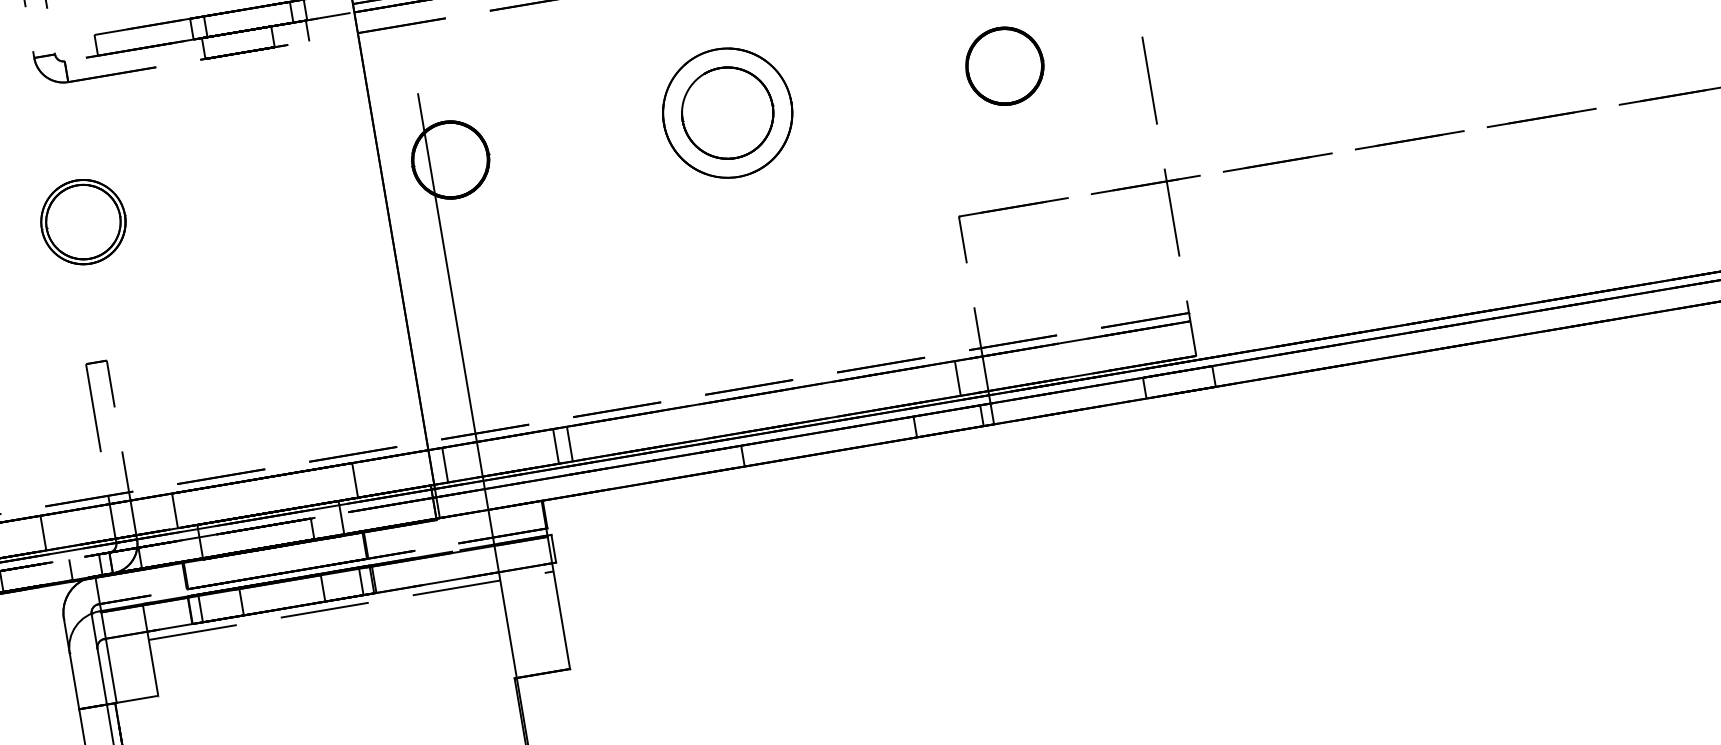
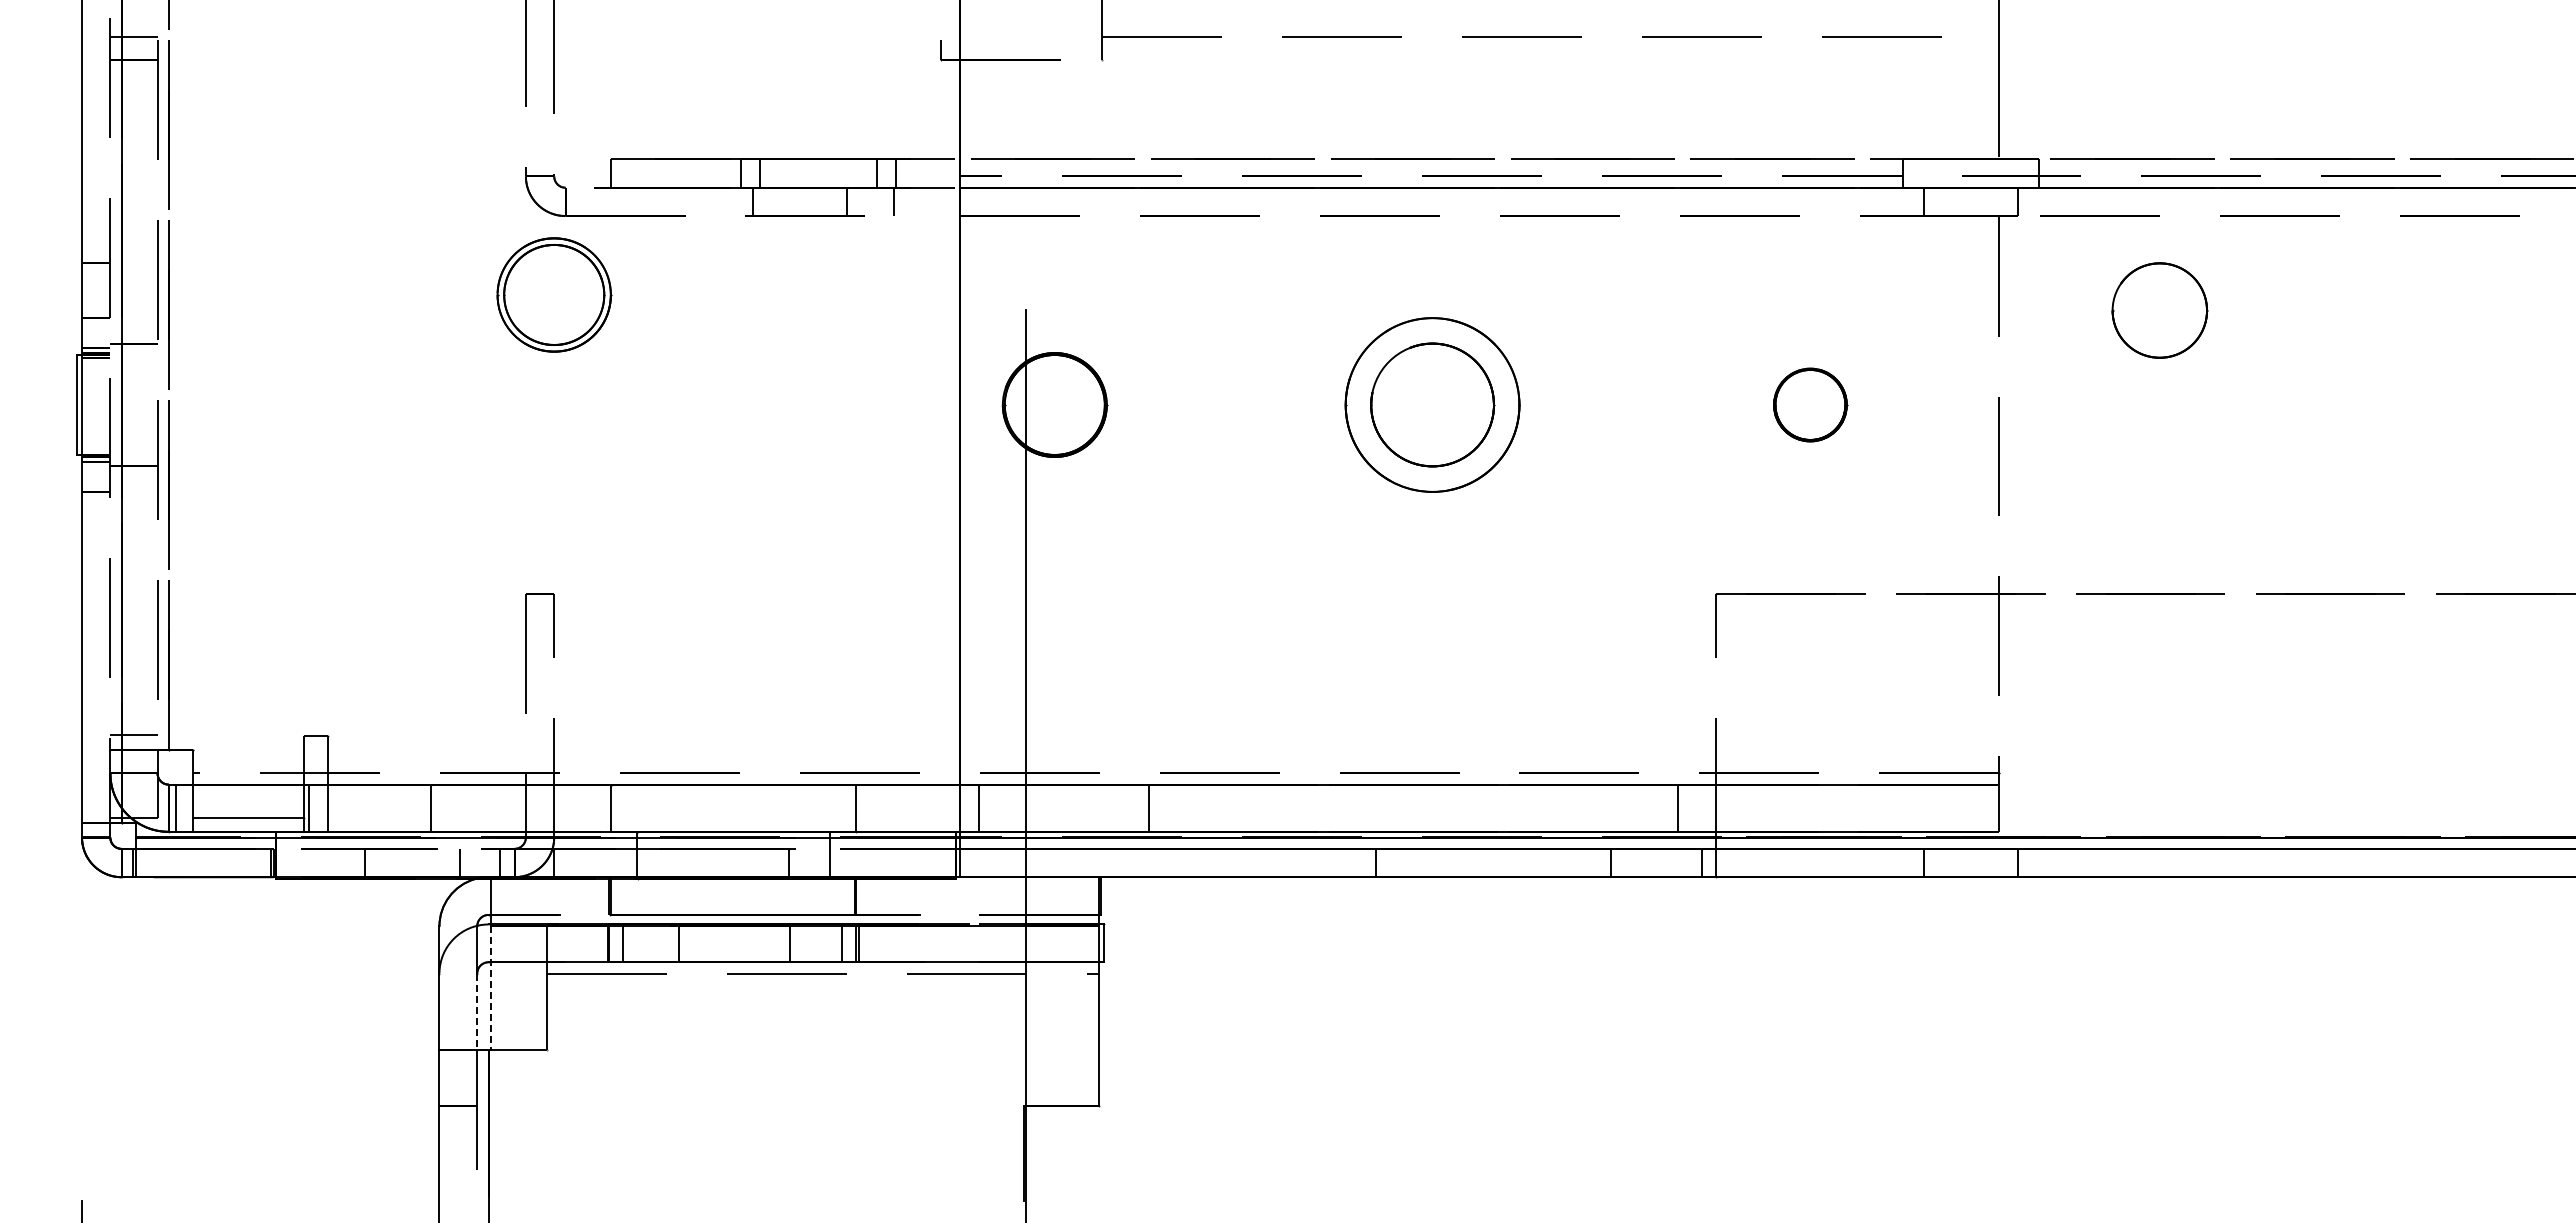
part: (1004, 65) -> (1810, 404), size x0.7
part: (83, 221) -> (554, 294), moved
line: (556, 445) -> (1130, 807), removed
line: (109, 658) -> (490, 988), solid -> dashed
line: (102, 677) -> (477, 1012), solid -> dashed

